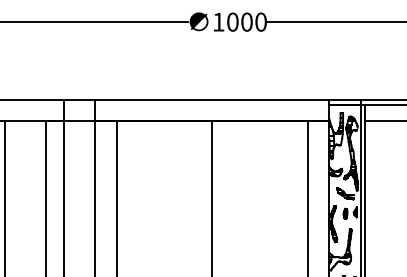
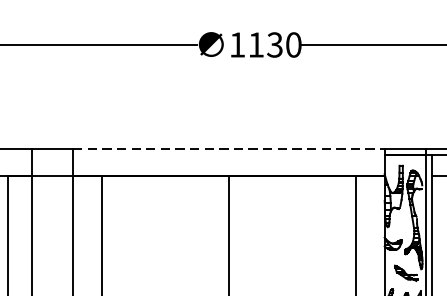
text: (239, 21) -> (265, 44), 1000 -> 1130
line: (212, 100) -> (229, 149), solid -> dashed

